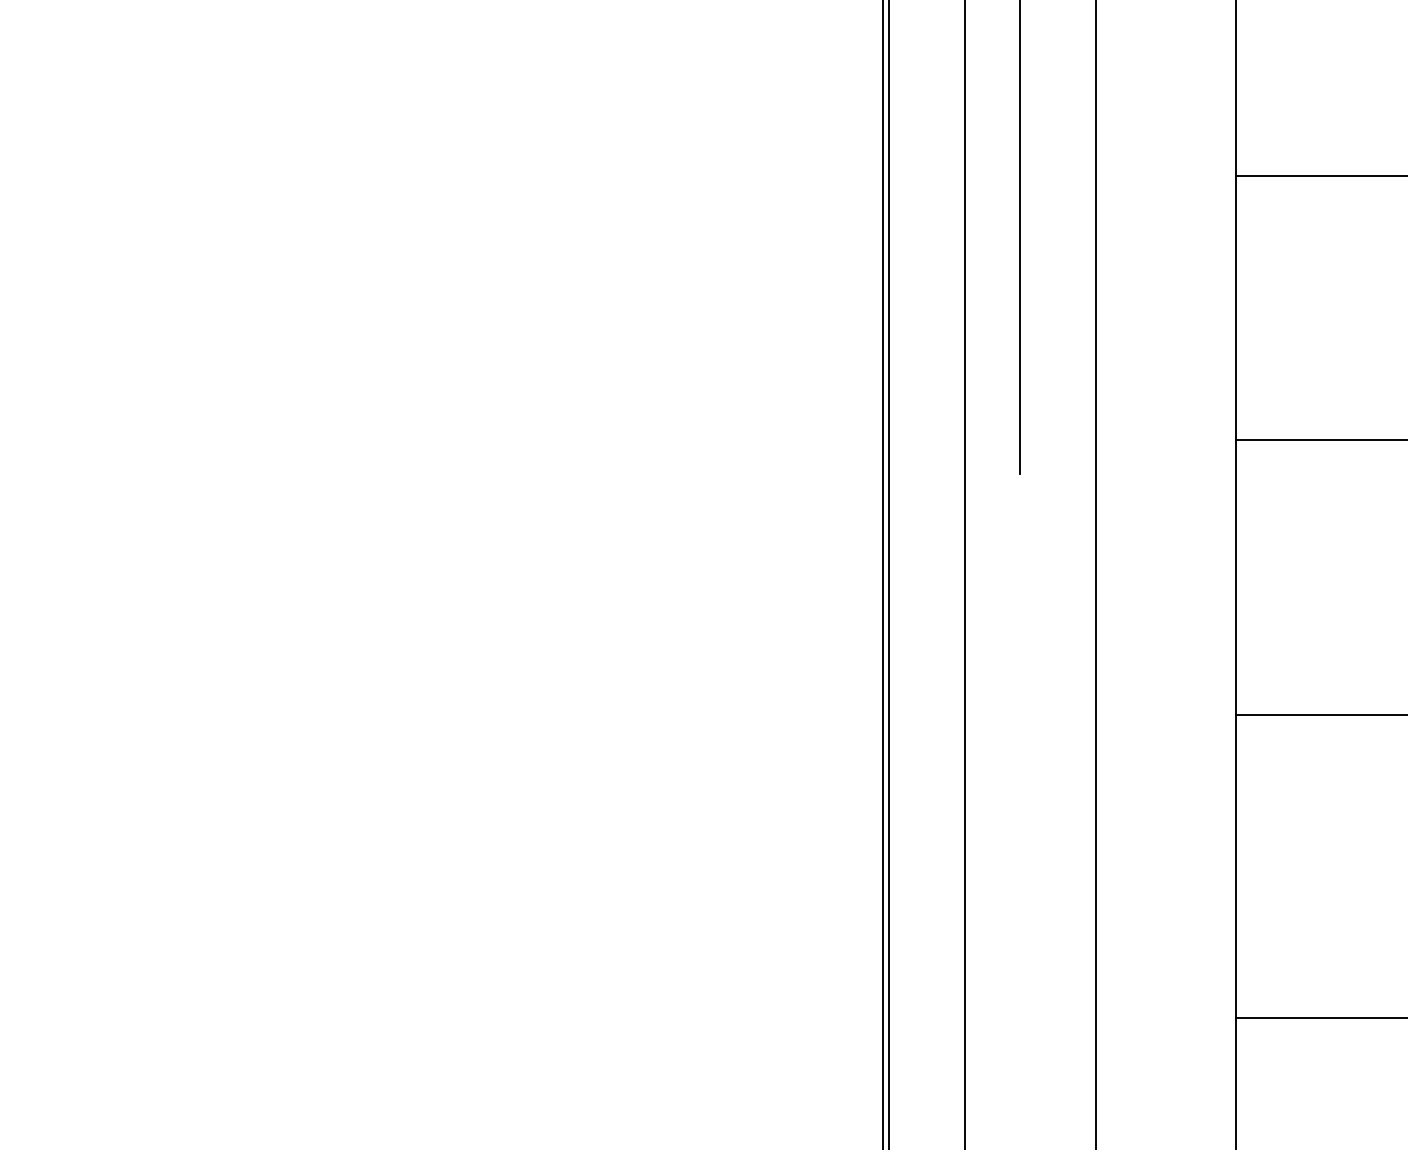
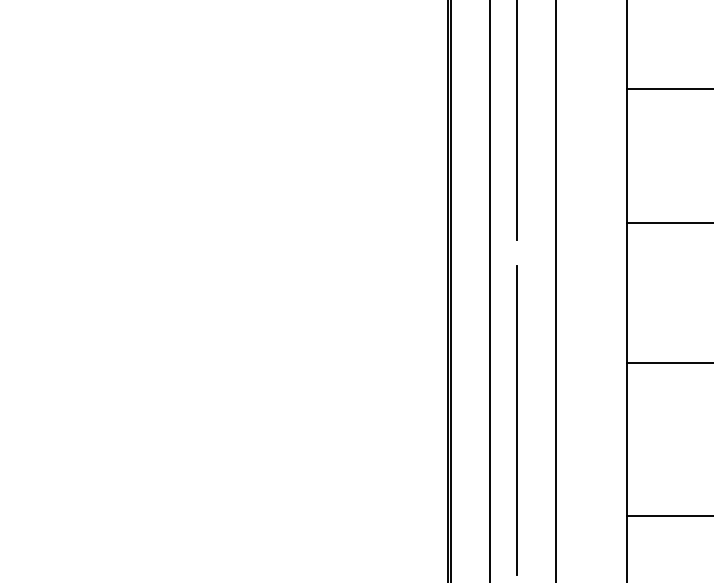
line: (1020, 829) -> (517, 420), added

